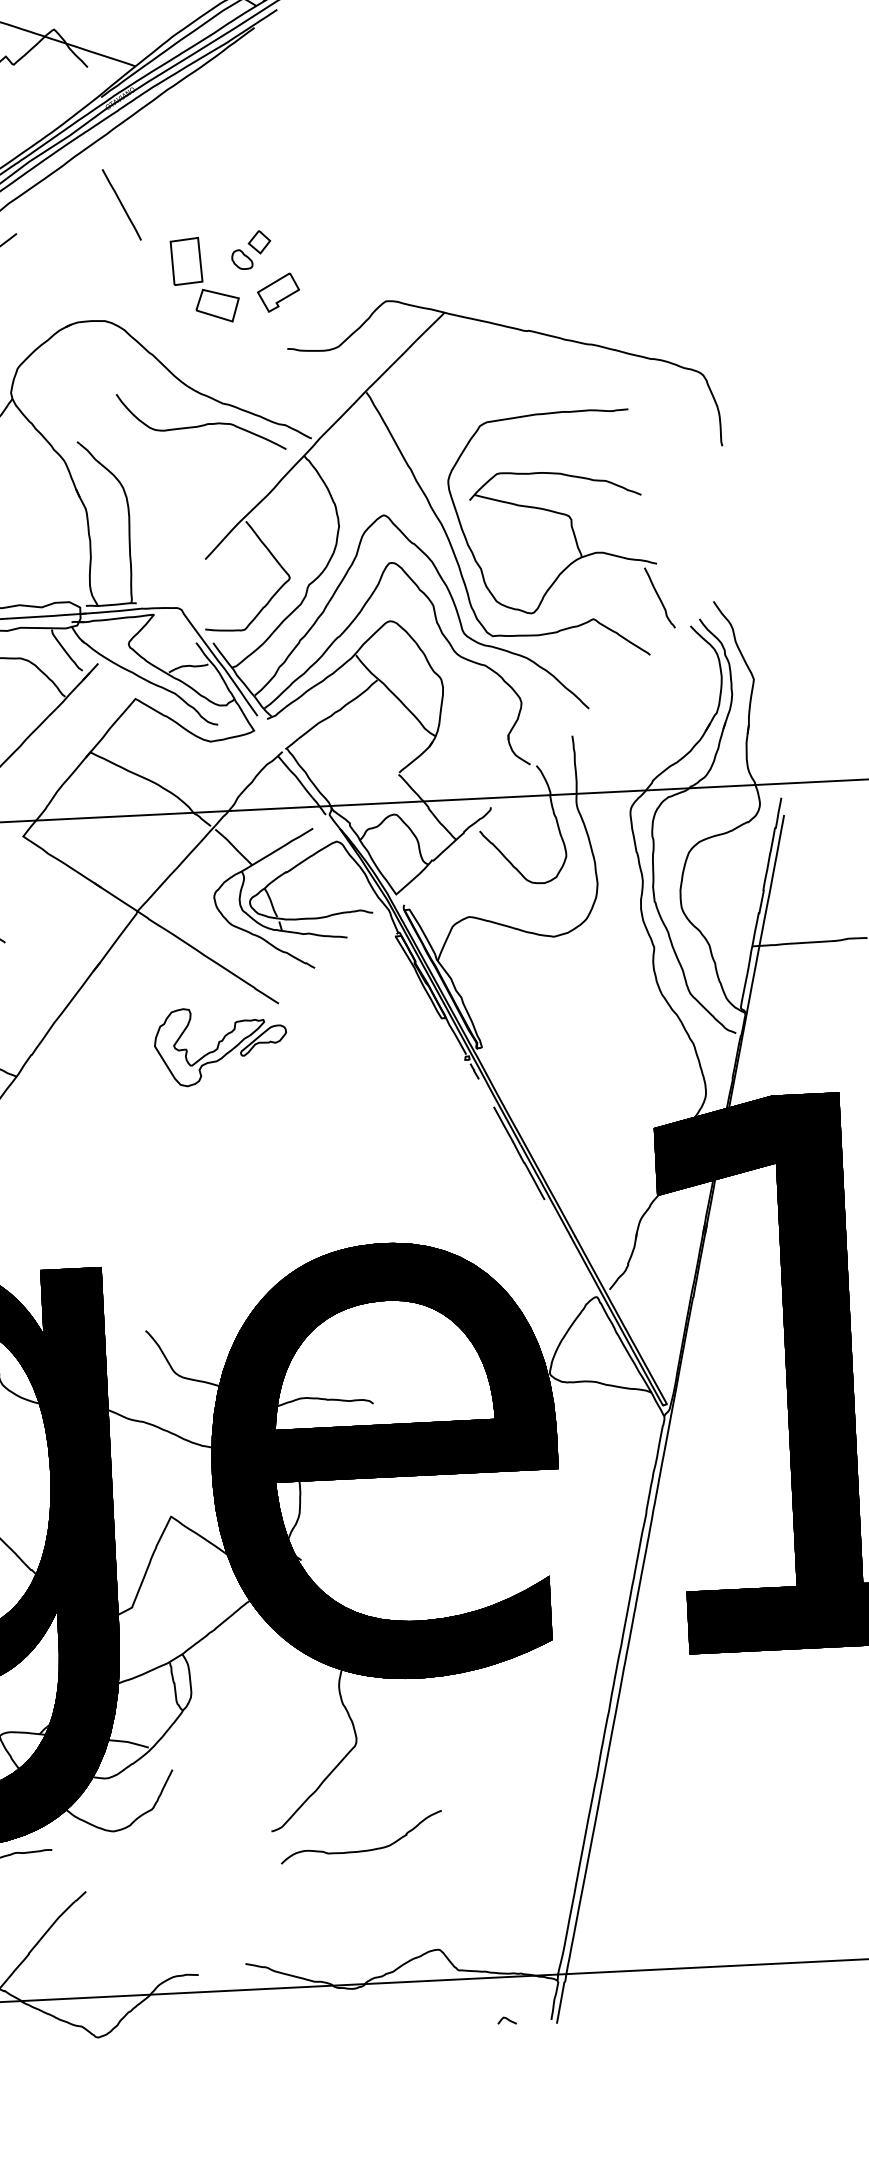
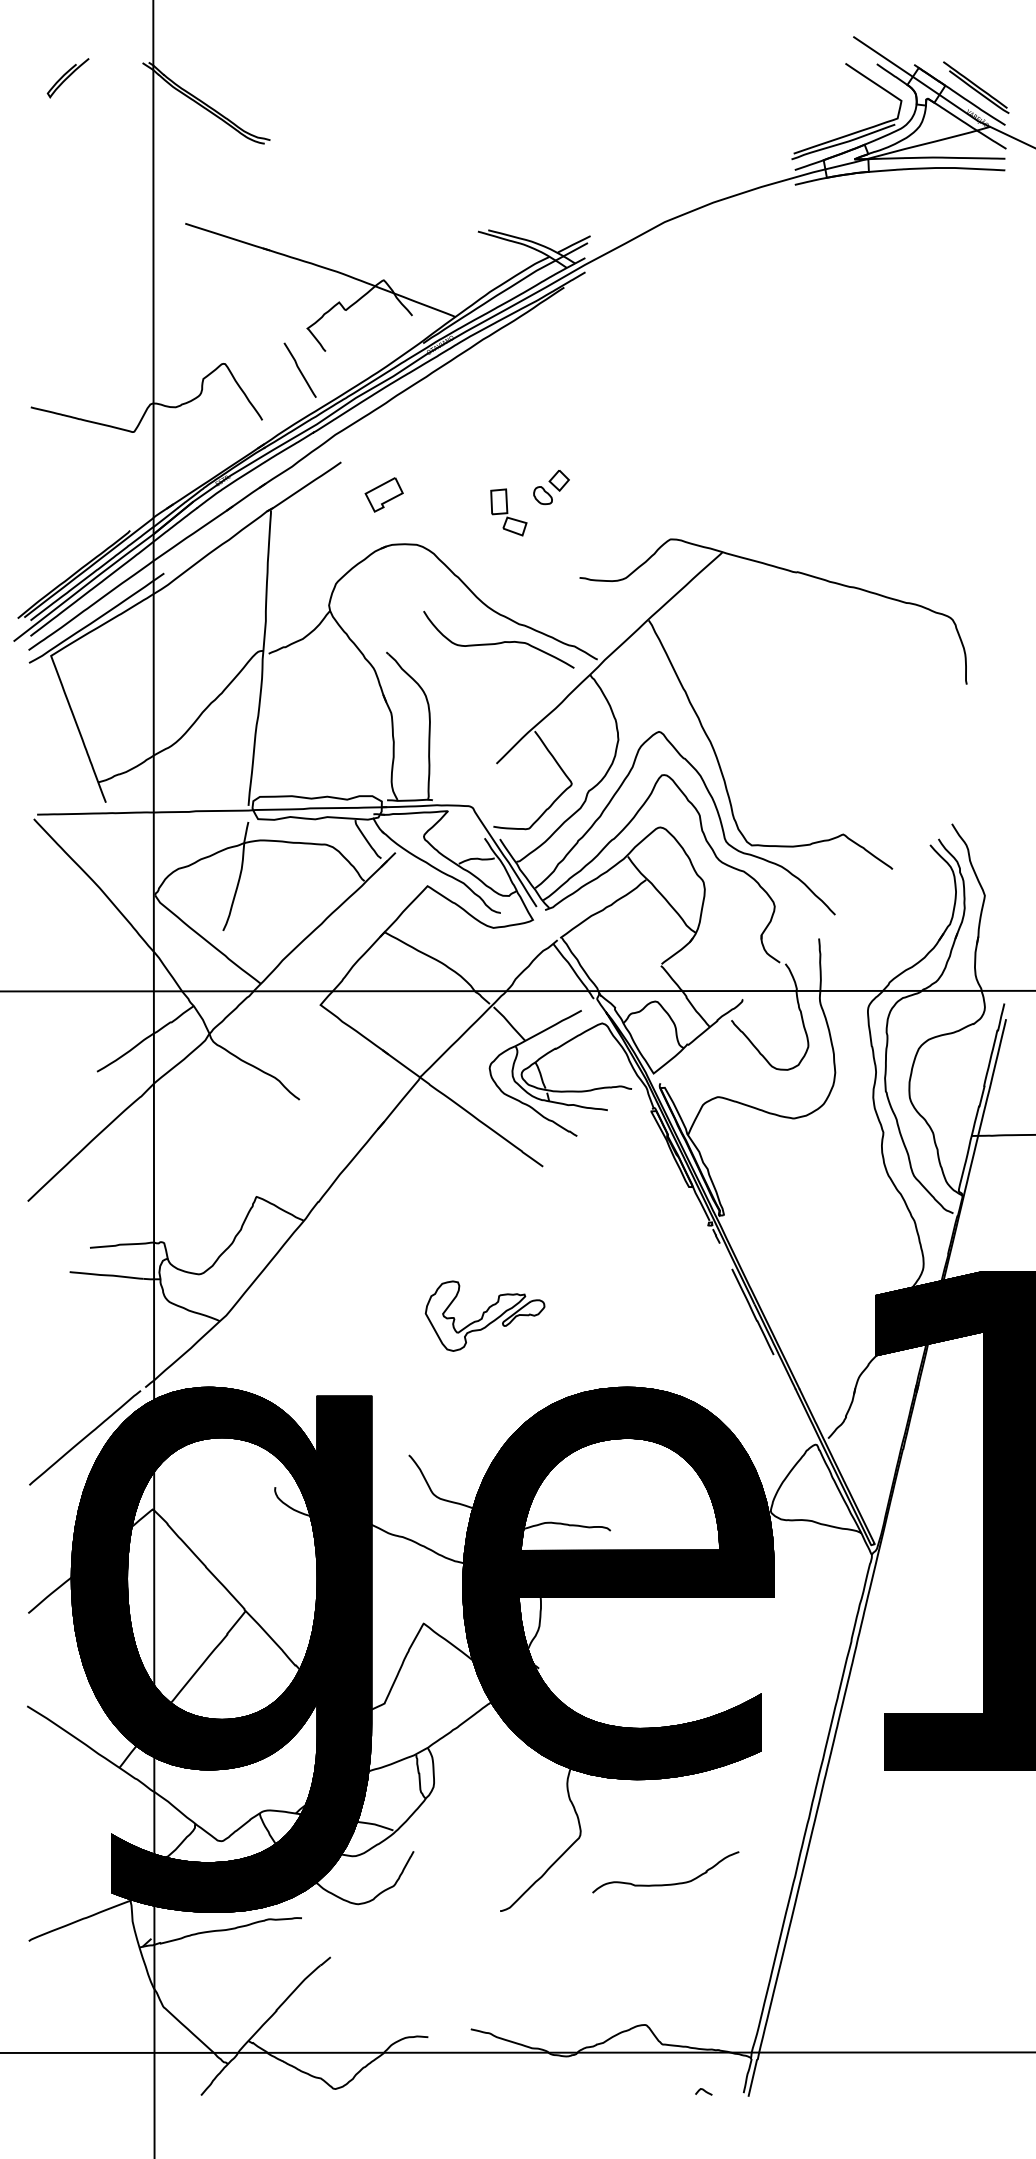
line: (121, 205) -> (436, 441), removed
part: (204, 280) -> (508, 512), size x0.6
part: (277, 292) -> (383, 494), moved
part: (562, 515) -> (819, 739), removed
part: (220, 1045) -> (484, 1315), moved
curve: (366, 1849) -> (669, 1883), moved

